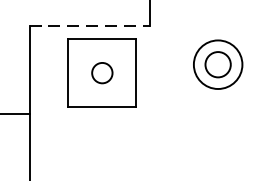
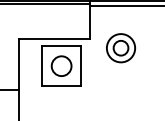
line: (90, 25) -> (54, 38), dashed -> solid
part: (218, 65) -> (121, 48), moved
circle: (102, 72) -> (61, 65), size x1.67

